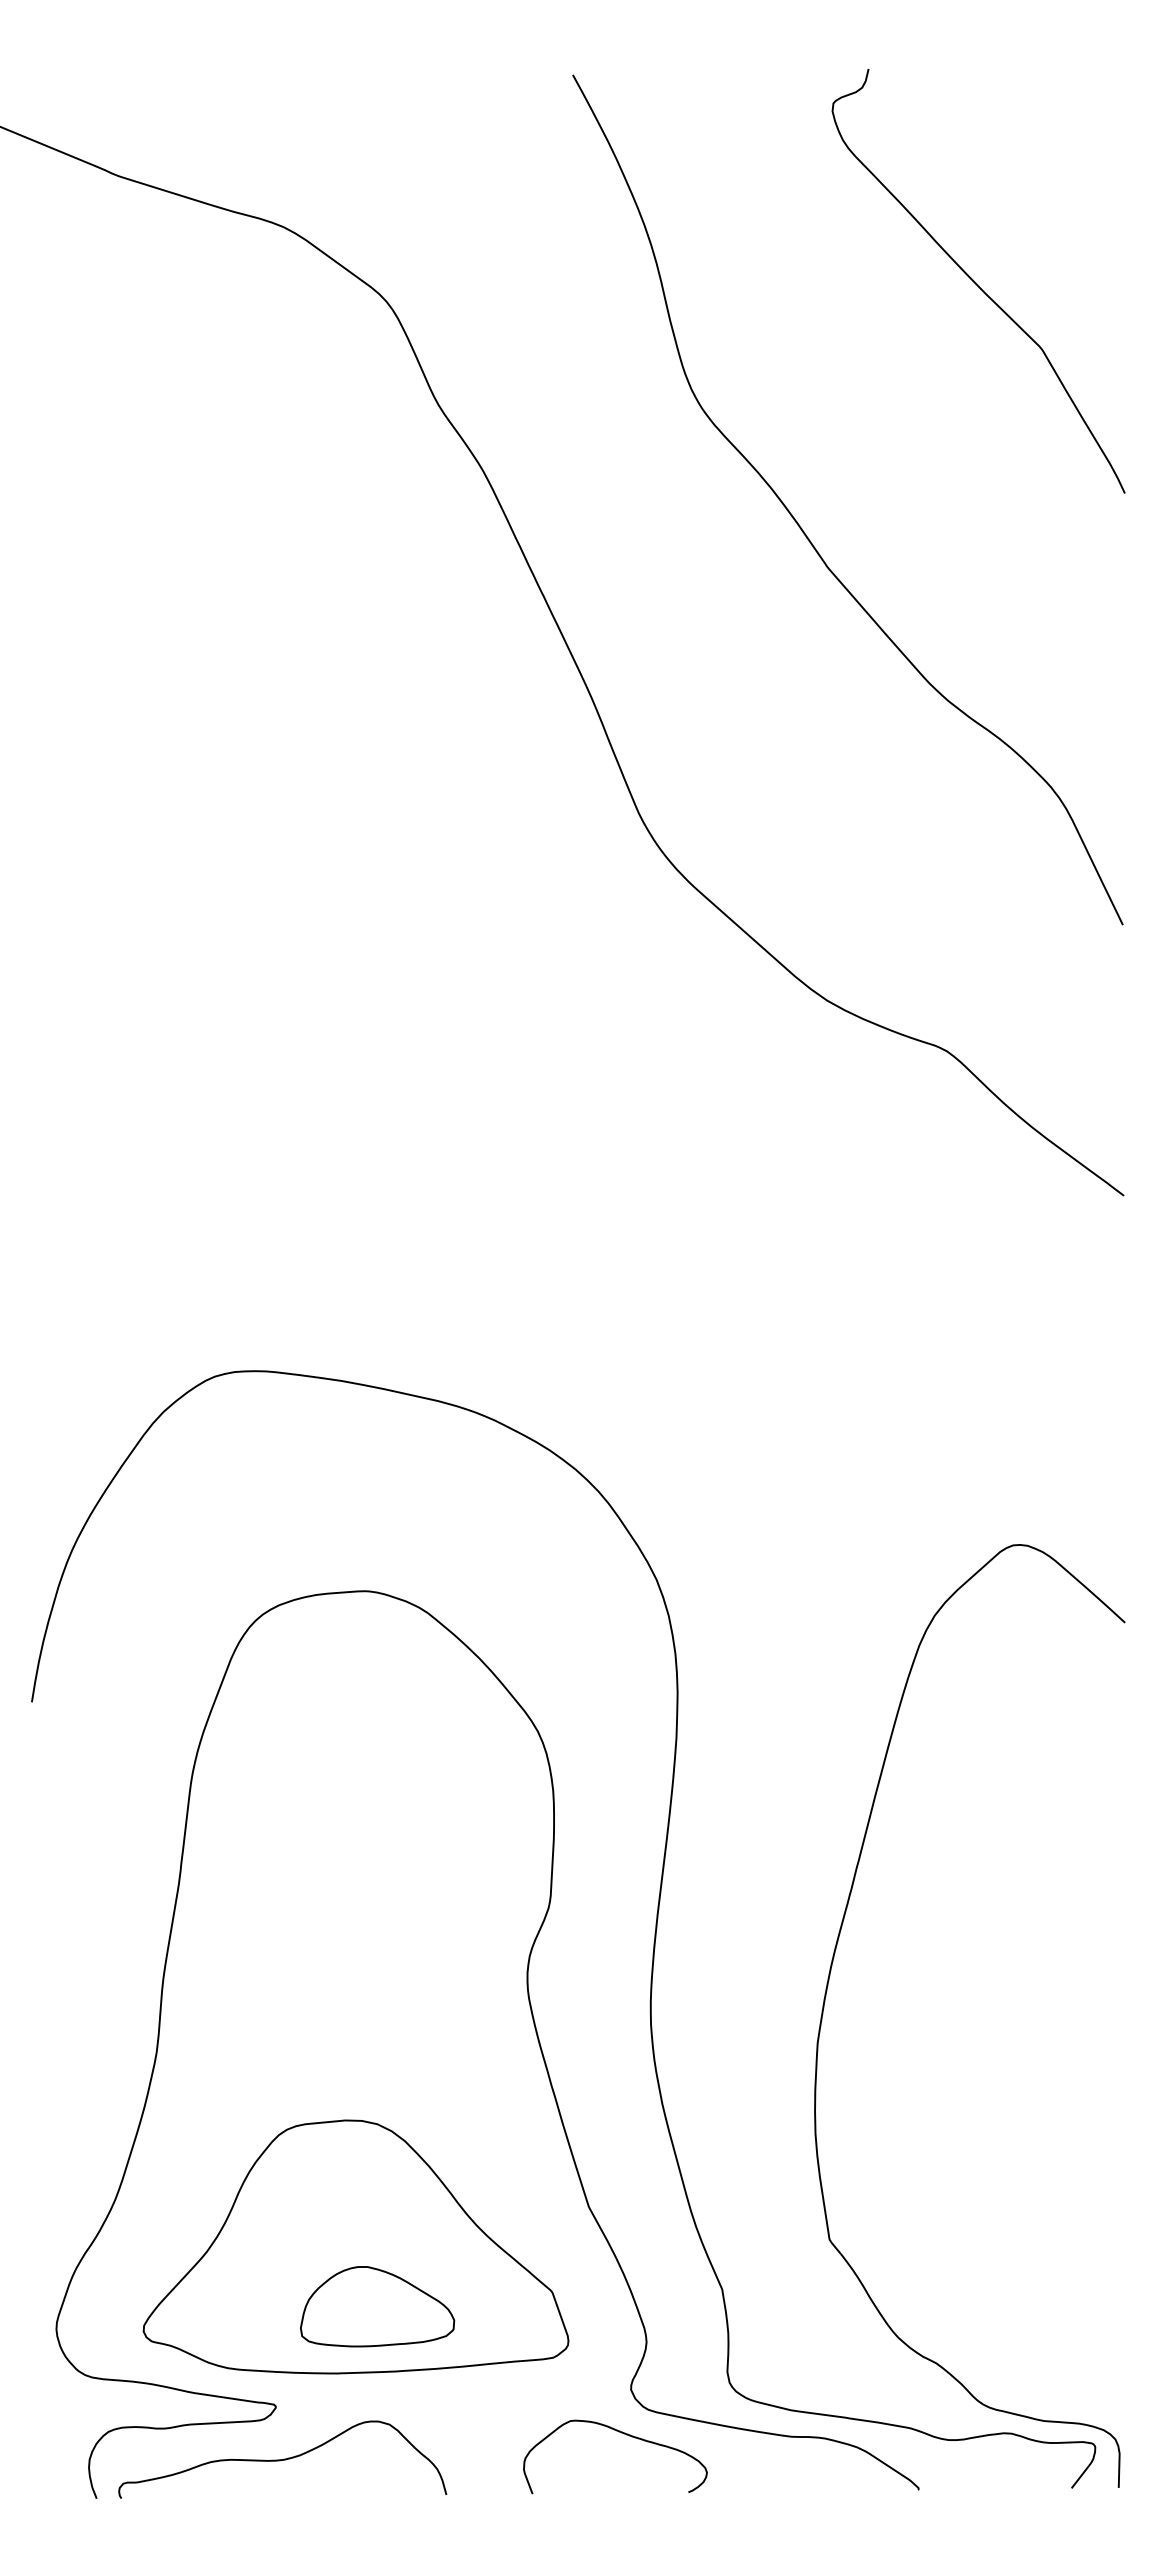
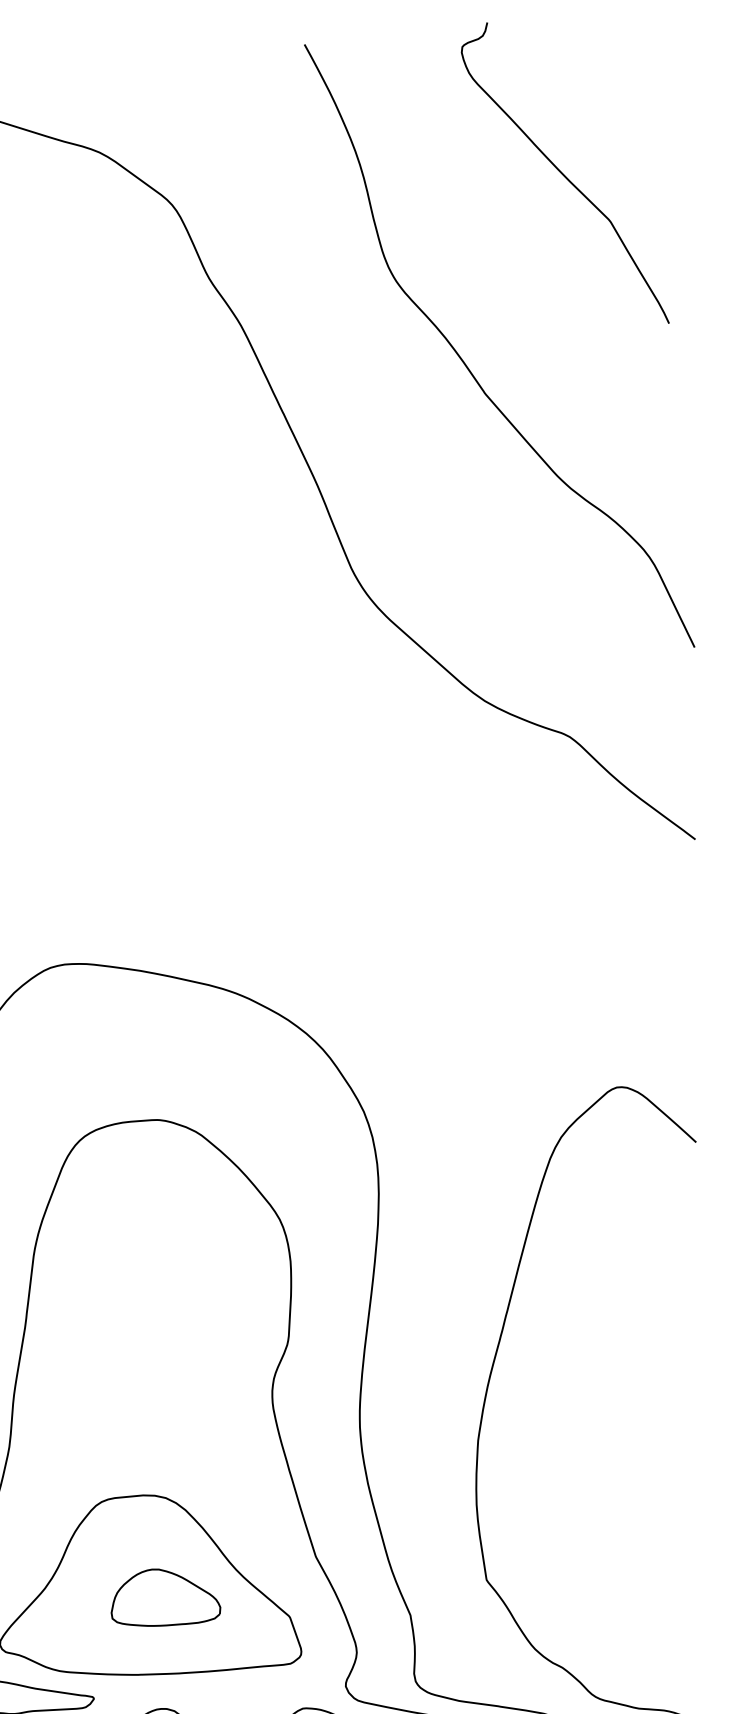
curve: (976, 282) -> (563, 174), moved
part: (377, 2306) -> (165, 1597), moved

